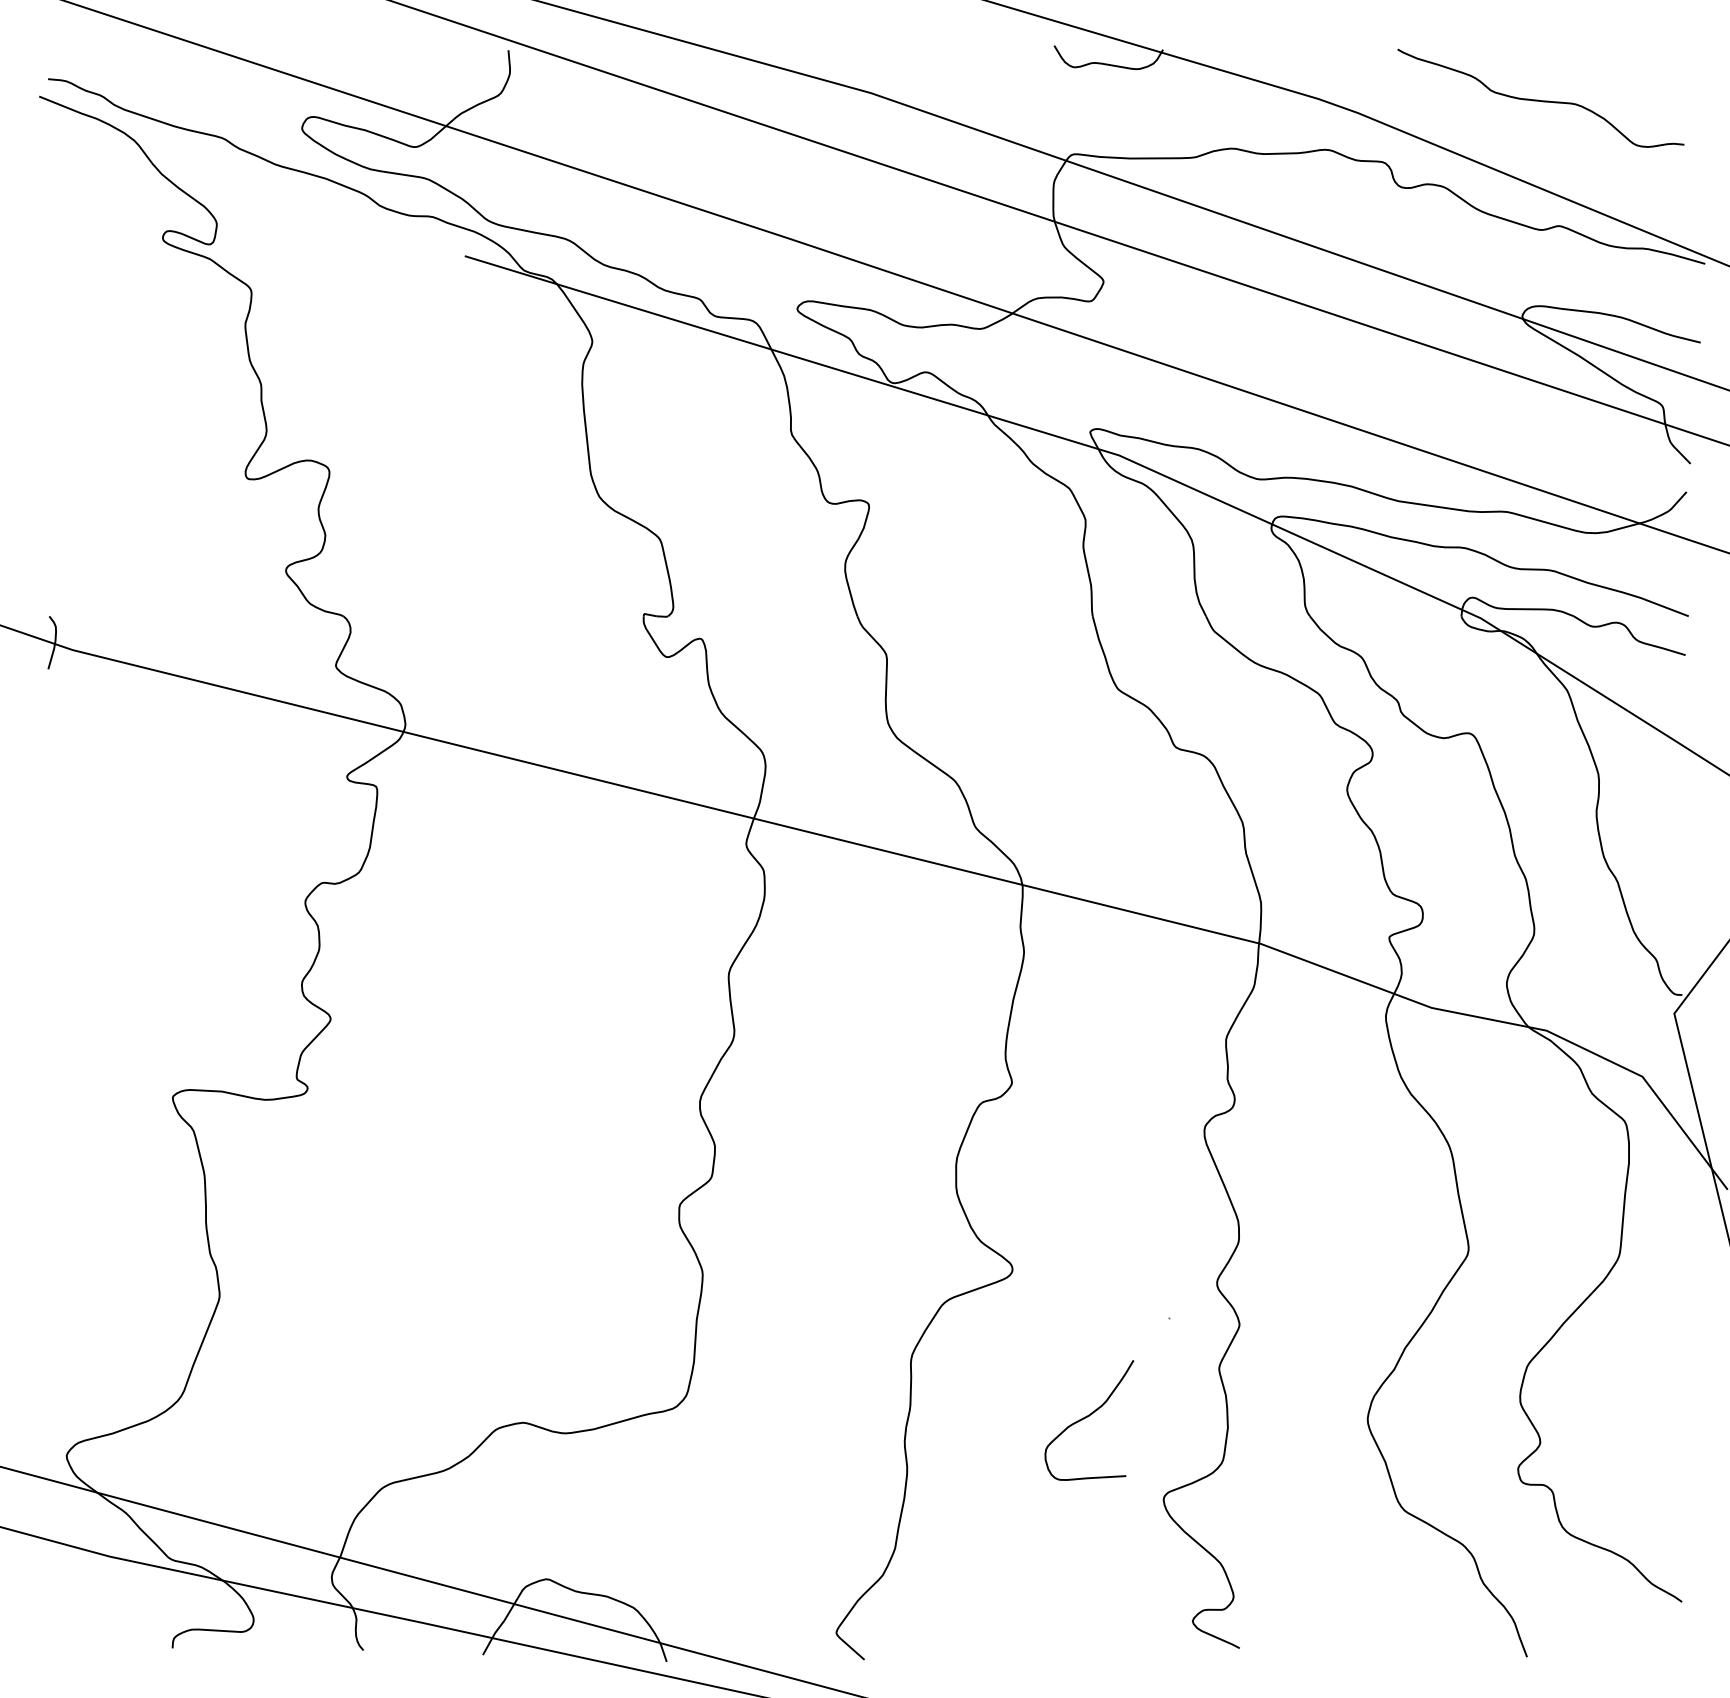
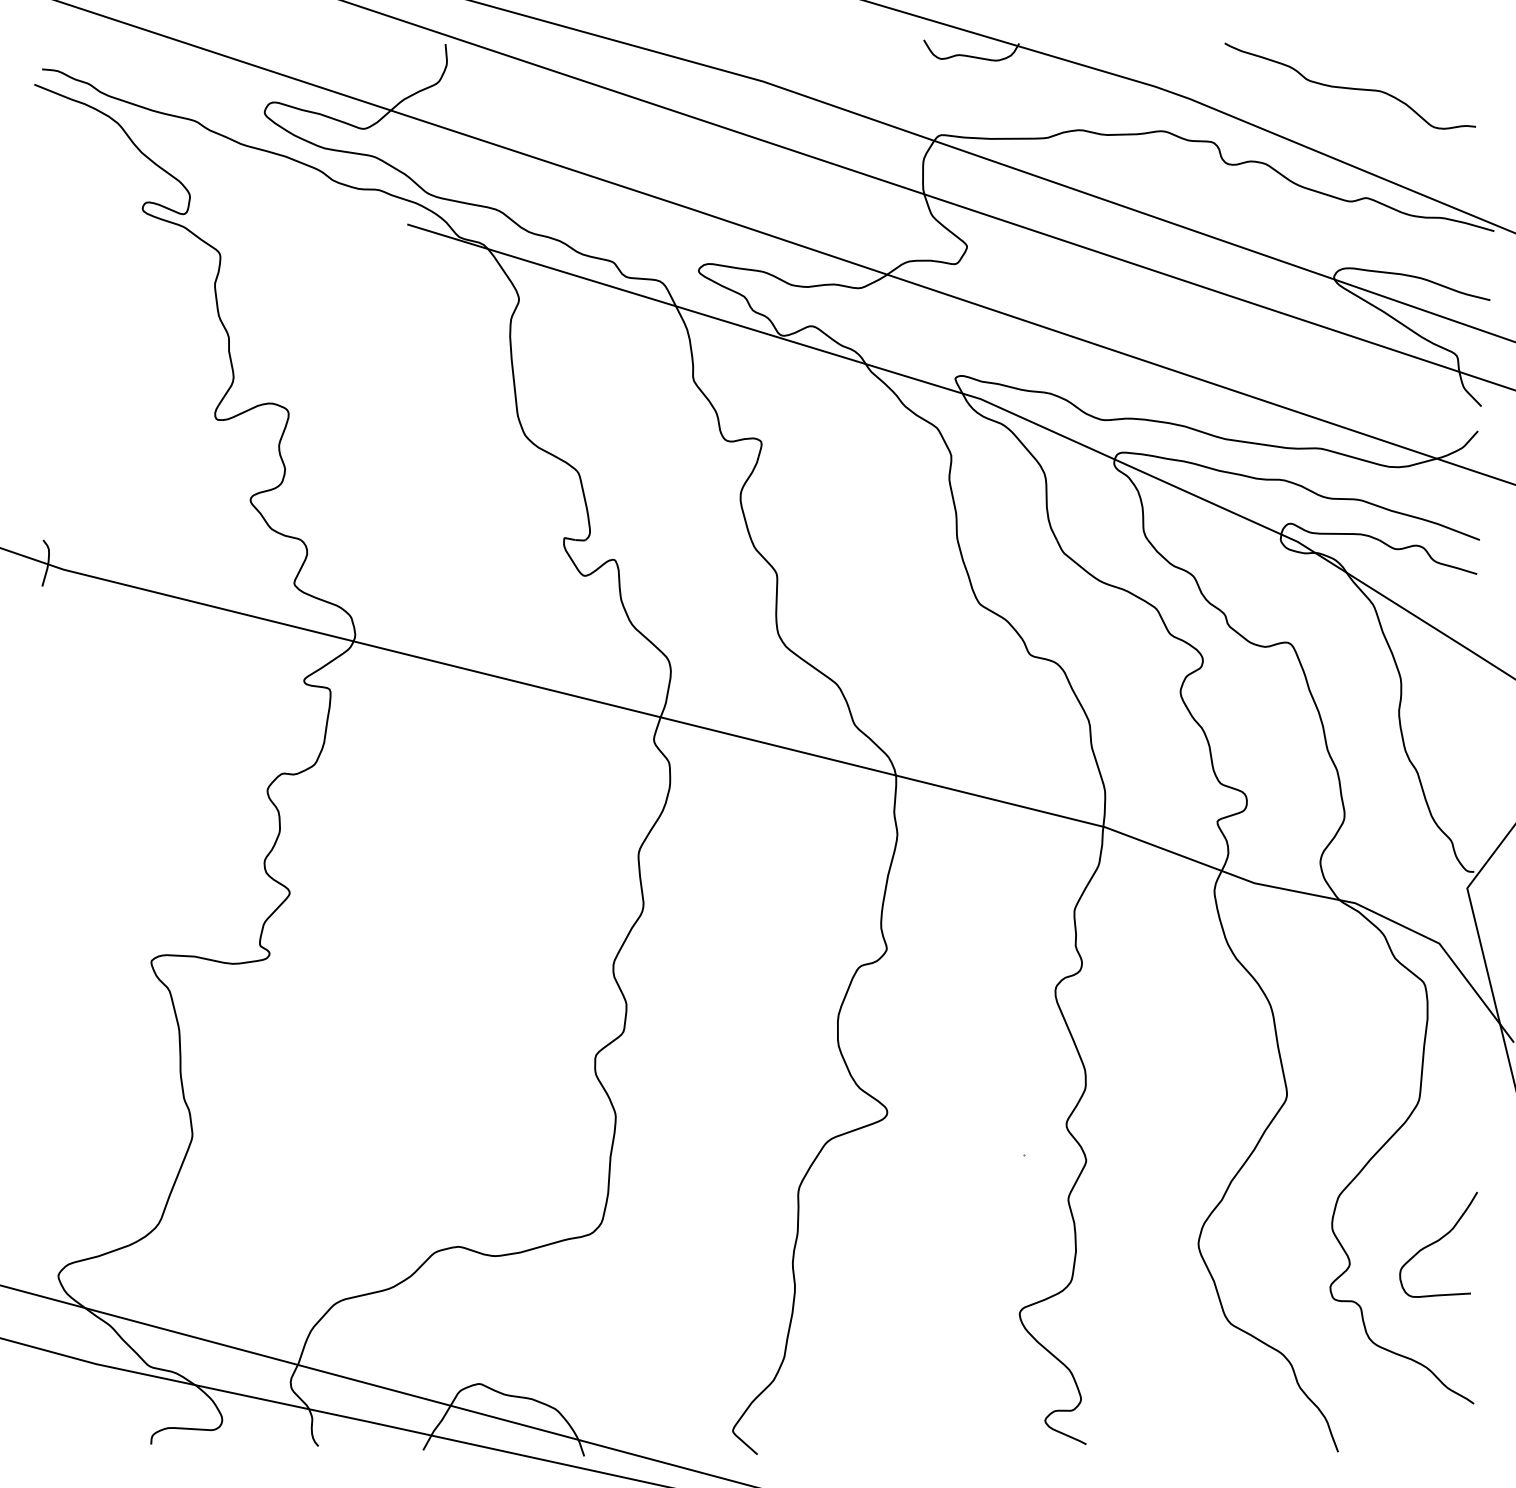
curve: (1088, 1417) -> (1437, 1242), moved

